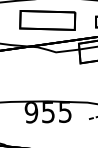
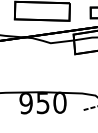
text: (64, 111) -> (59, 102), 955 -> 950

